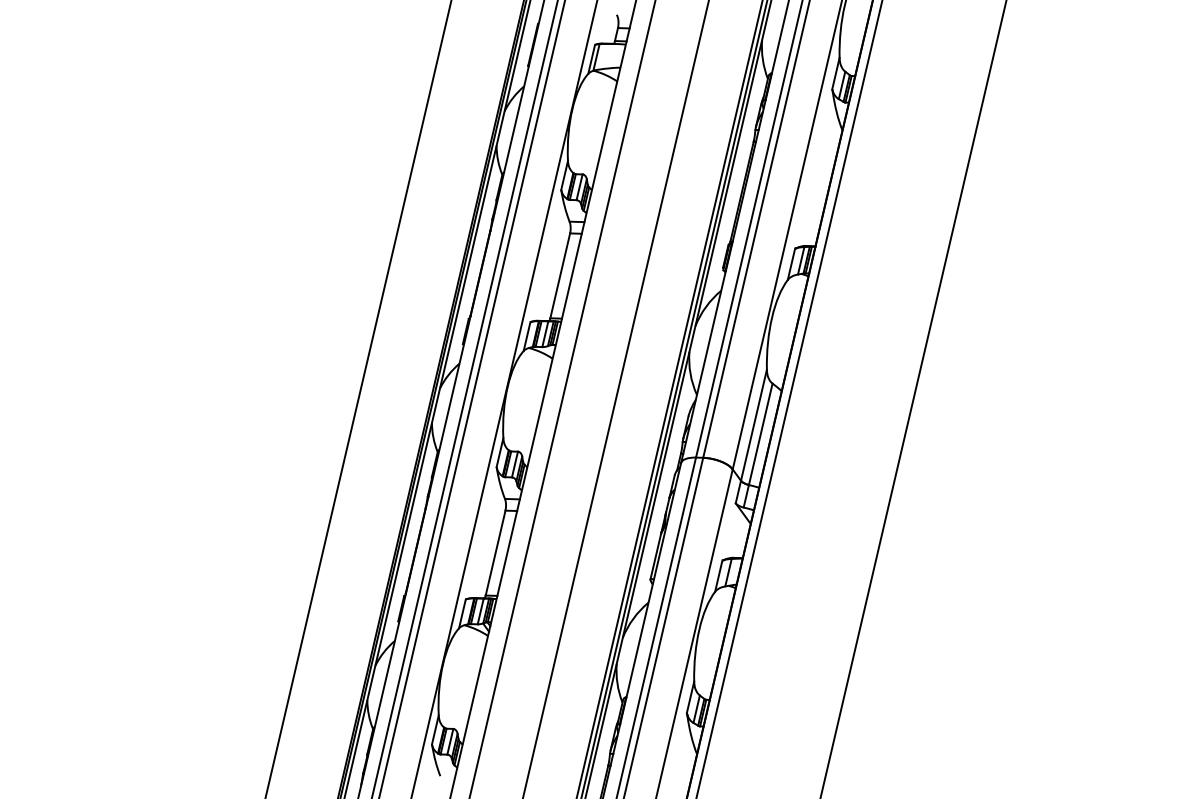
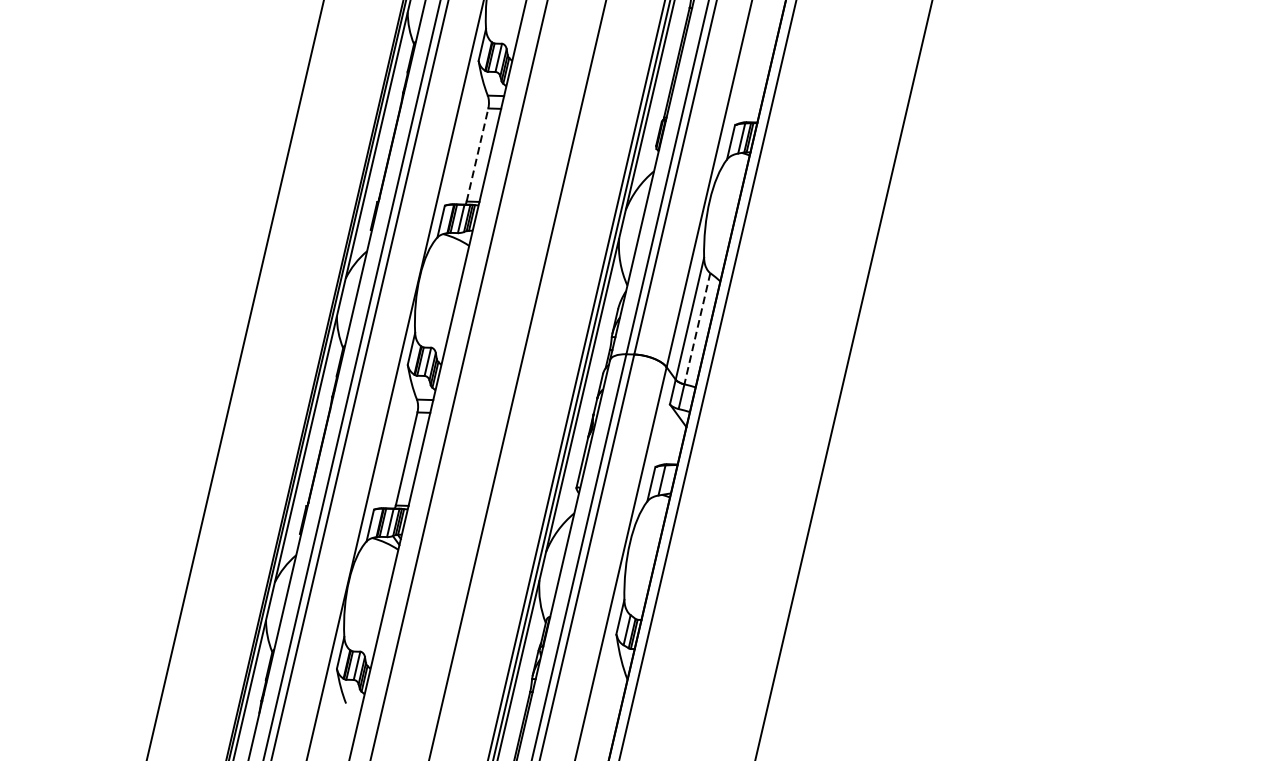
line: (560, 275) -> (477, 154), solid -> dashed
line: (760, 434) -> (697, 328), solid -> dashed

